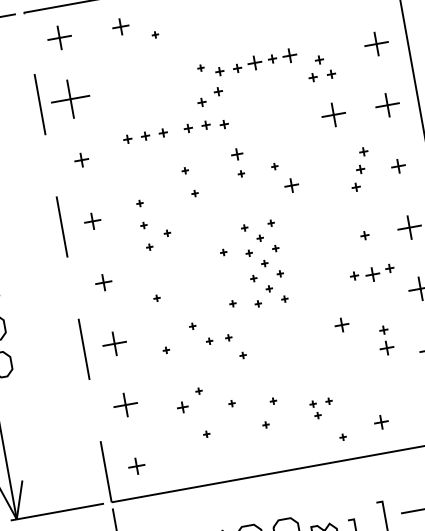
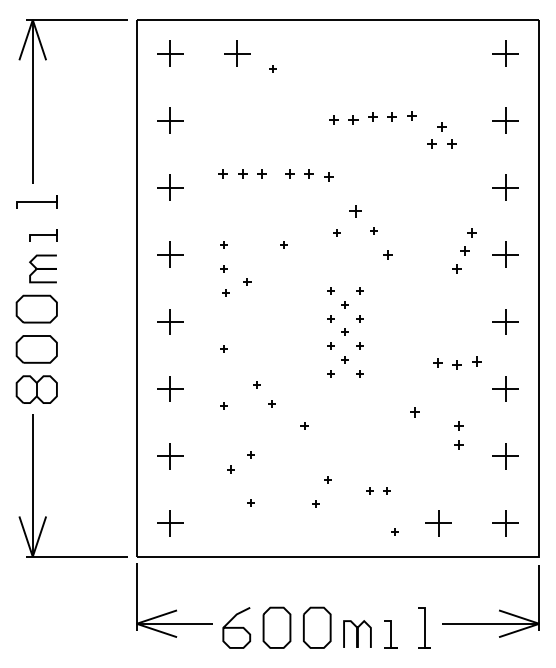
part: (120, 26) -> (237, 53), size x1.43
part: (289, 54) -> (411, 115), size x0.62
part: (254, 62) -> (372, 116), size x0.62
part: (200, 68) -> (314, 112), removed
part: (218, 91) -> (328, 140), removed
part: (70, 98) -> (170, 120), size x0.62
part: (201, 101) -> (308, 148), removed
part: (333, 114) -> (446, 187), removed
part: (237, 154) -> (355, 211), moved
part: (81, 160) -> (170, 187), size x1.67
part: (398, 166) -> (505, 254), size x1.67
part: (184, 170) -> (277, 218), removed
part: (290, 185) -> (387, 254), size x0.62
part: (92, 221) -> (170, 254), size x1.43
part: (364, 235) -> (456, 321), removed
part: (223, 252) -> (303, 312), removed
line: (67, 256) -> (136, 287), dashed -> solid
part: (371, 274) -> (456, 364), size x0.62
part: (103, 282) -> (170, 321), size x1.43
part: (232, 303) -> (303, 368), removed
part: (341, 325) -> (414, 412), size x0.62
part: (228, 337) -> (292, 403), removed
part: (386, 347) -> (458, 444), size x0.62
part: (231, 403) -> (283, 474), removed
part: (182, 407) -> (230, 469), size x0.62
part: (317, 415) -> (372, 503), removed
part: (381, 422) -> (438, 523), size x1.67
part: (136, 466) -> (170, 523), size x1.43

